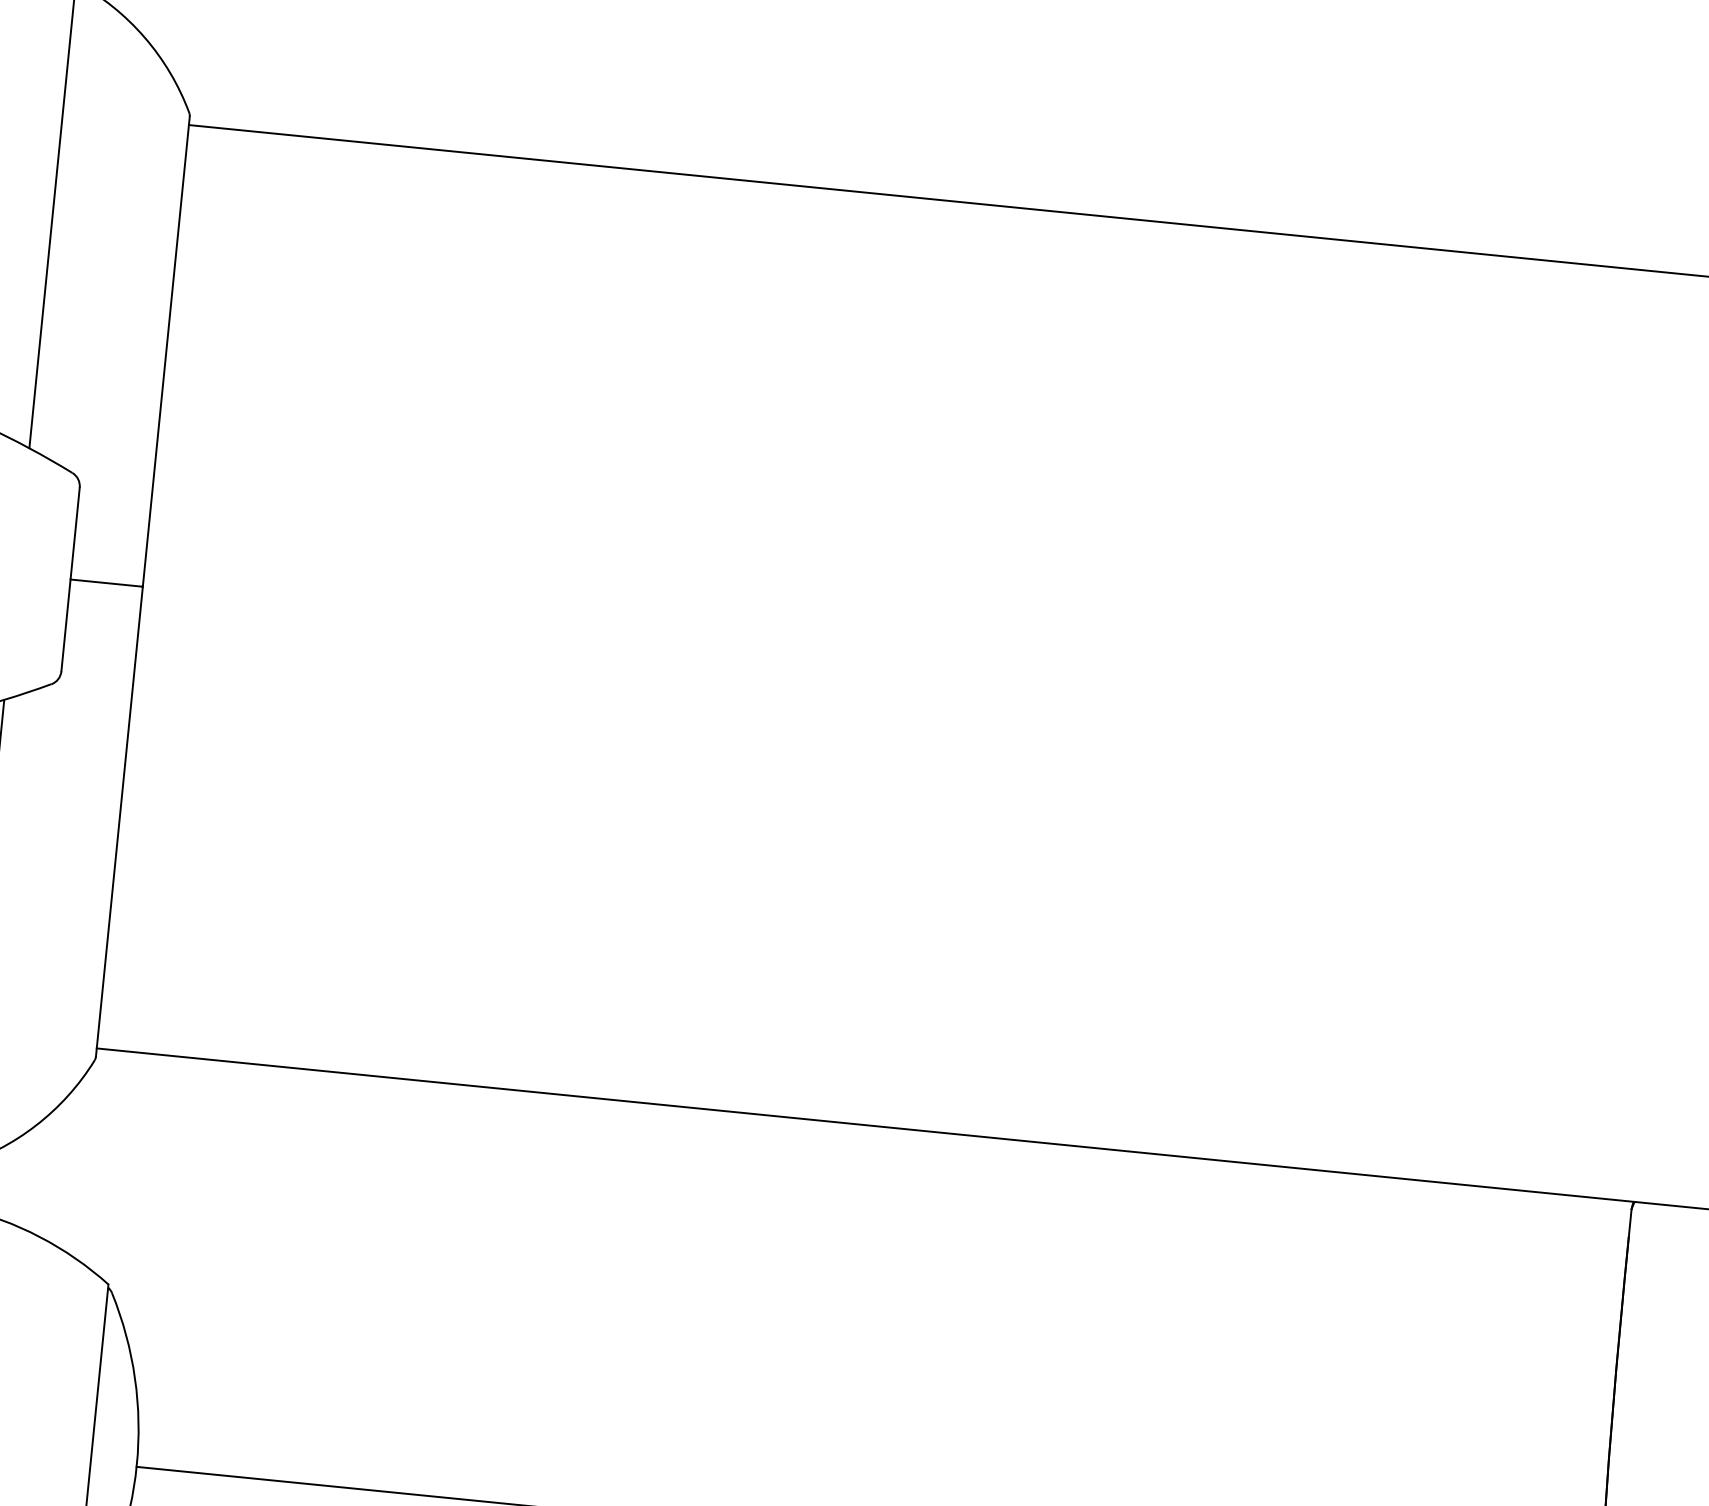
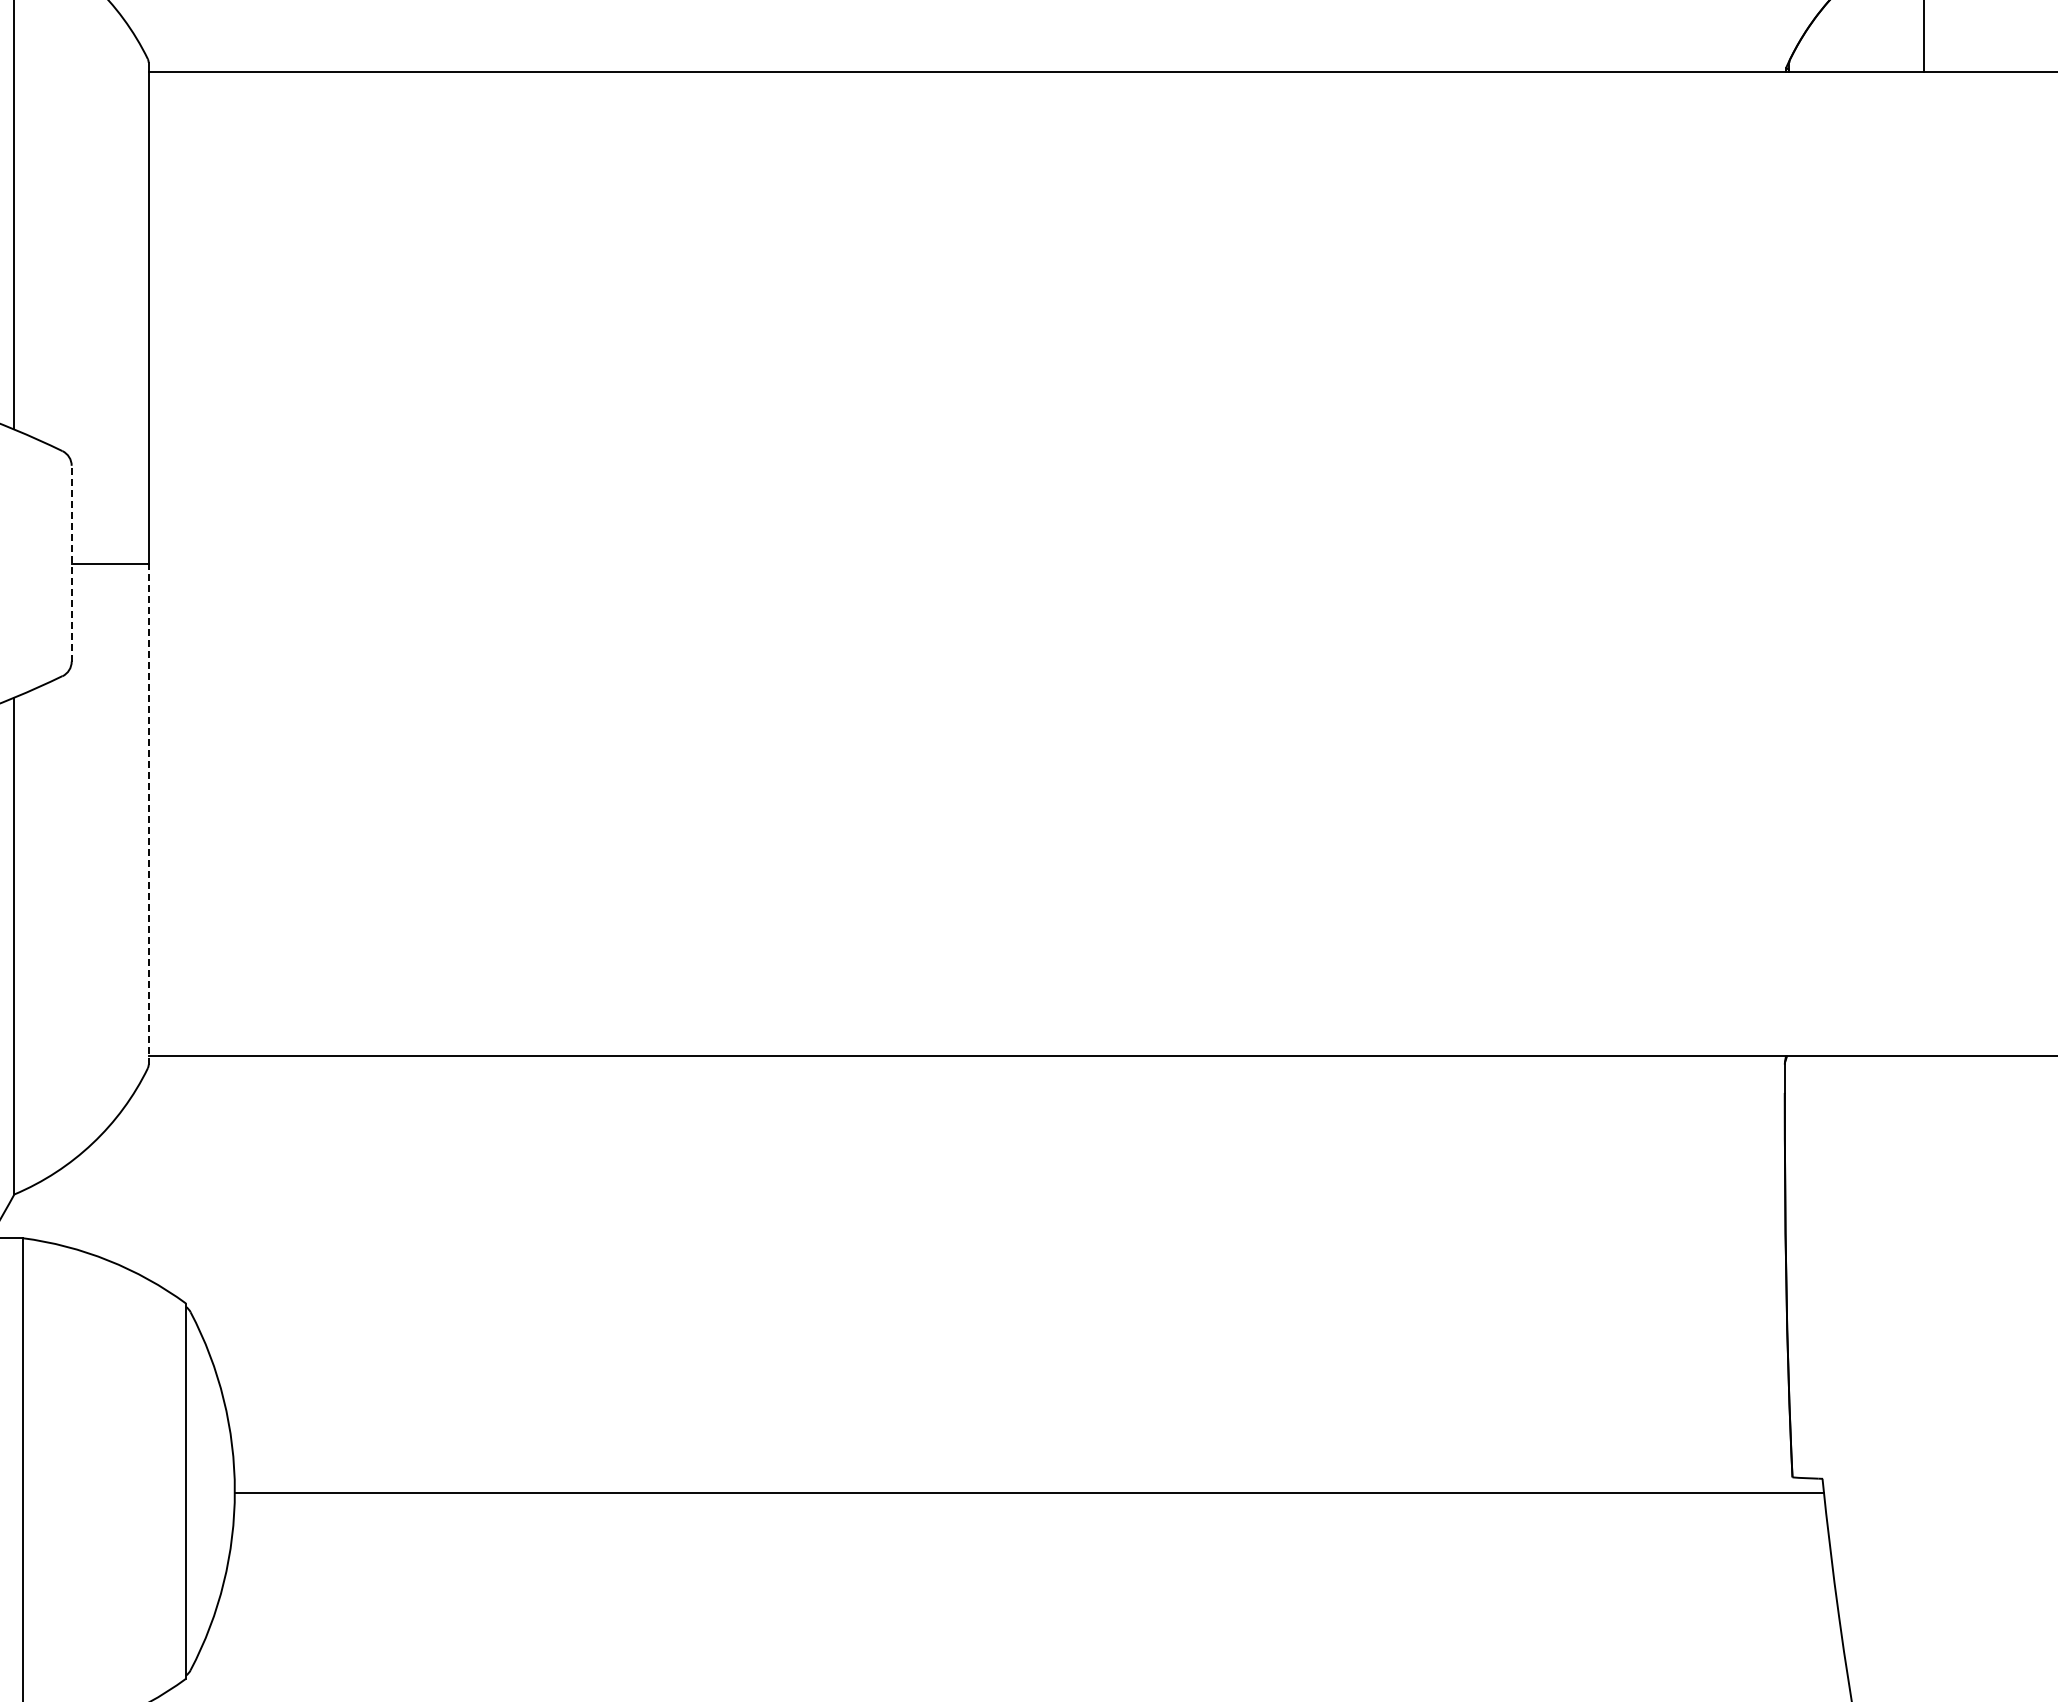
line: (70, 579) -> (71, 563), solid -> dashed
line: (119, 821) -> (148, 813), solid -> dashed

